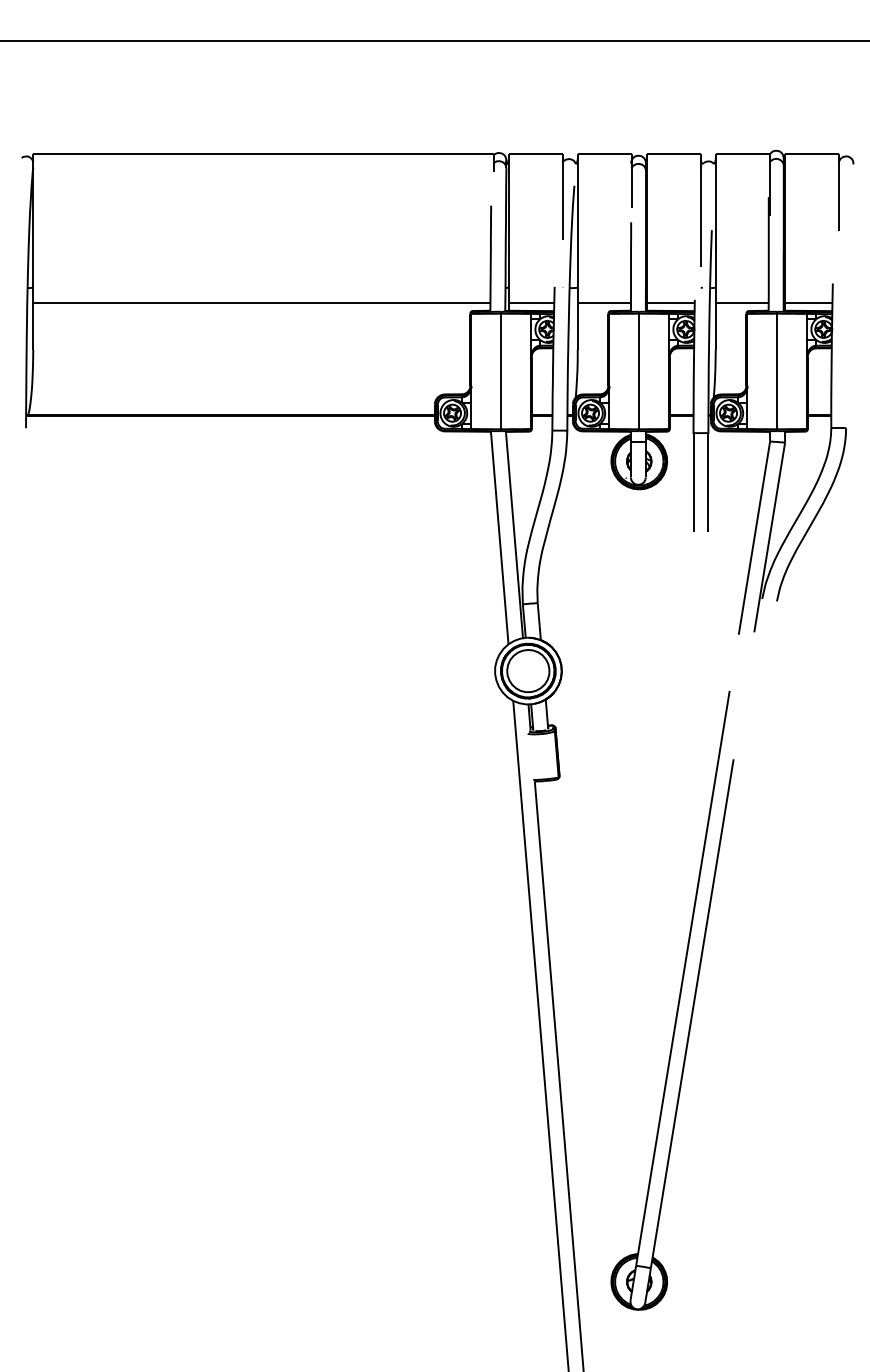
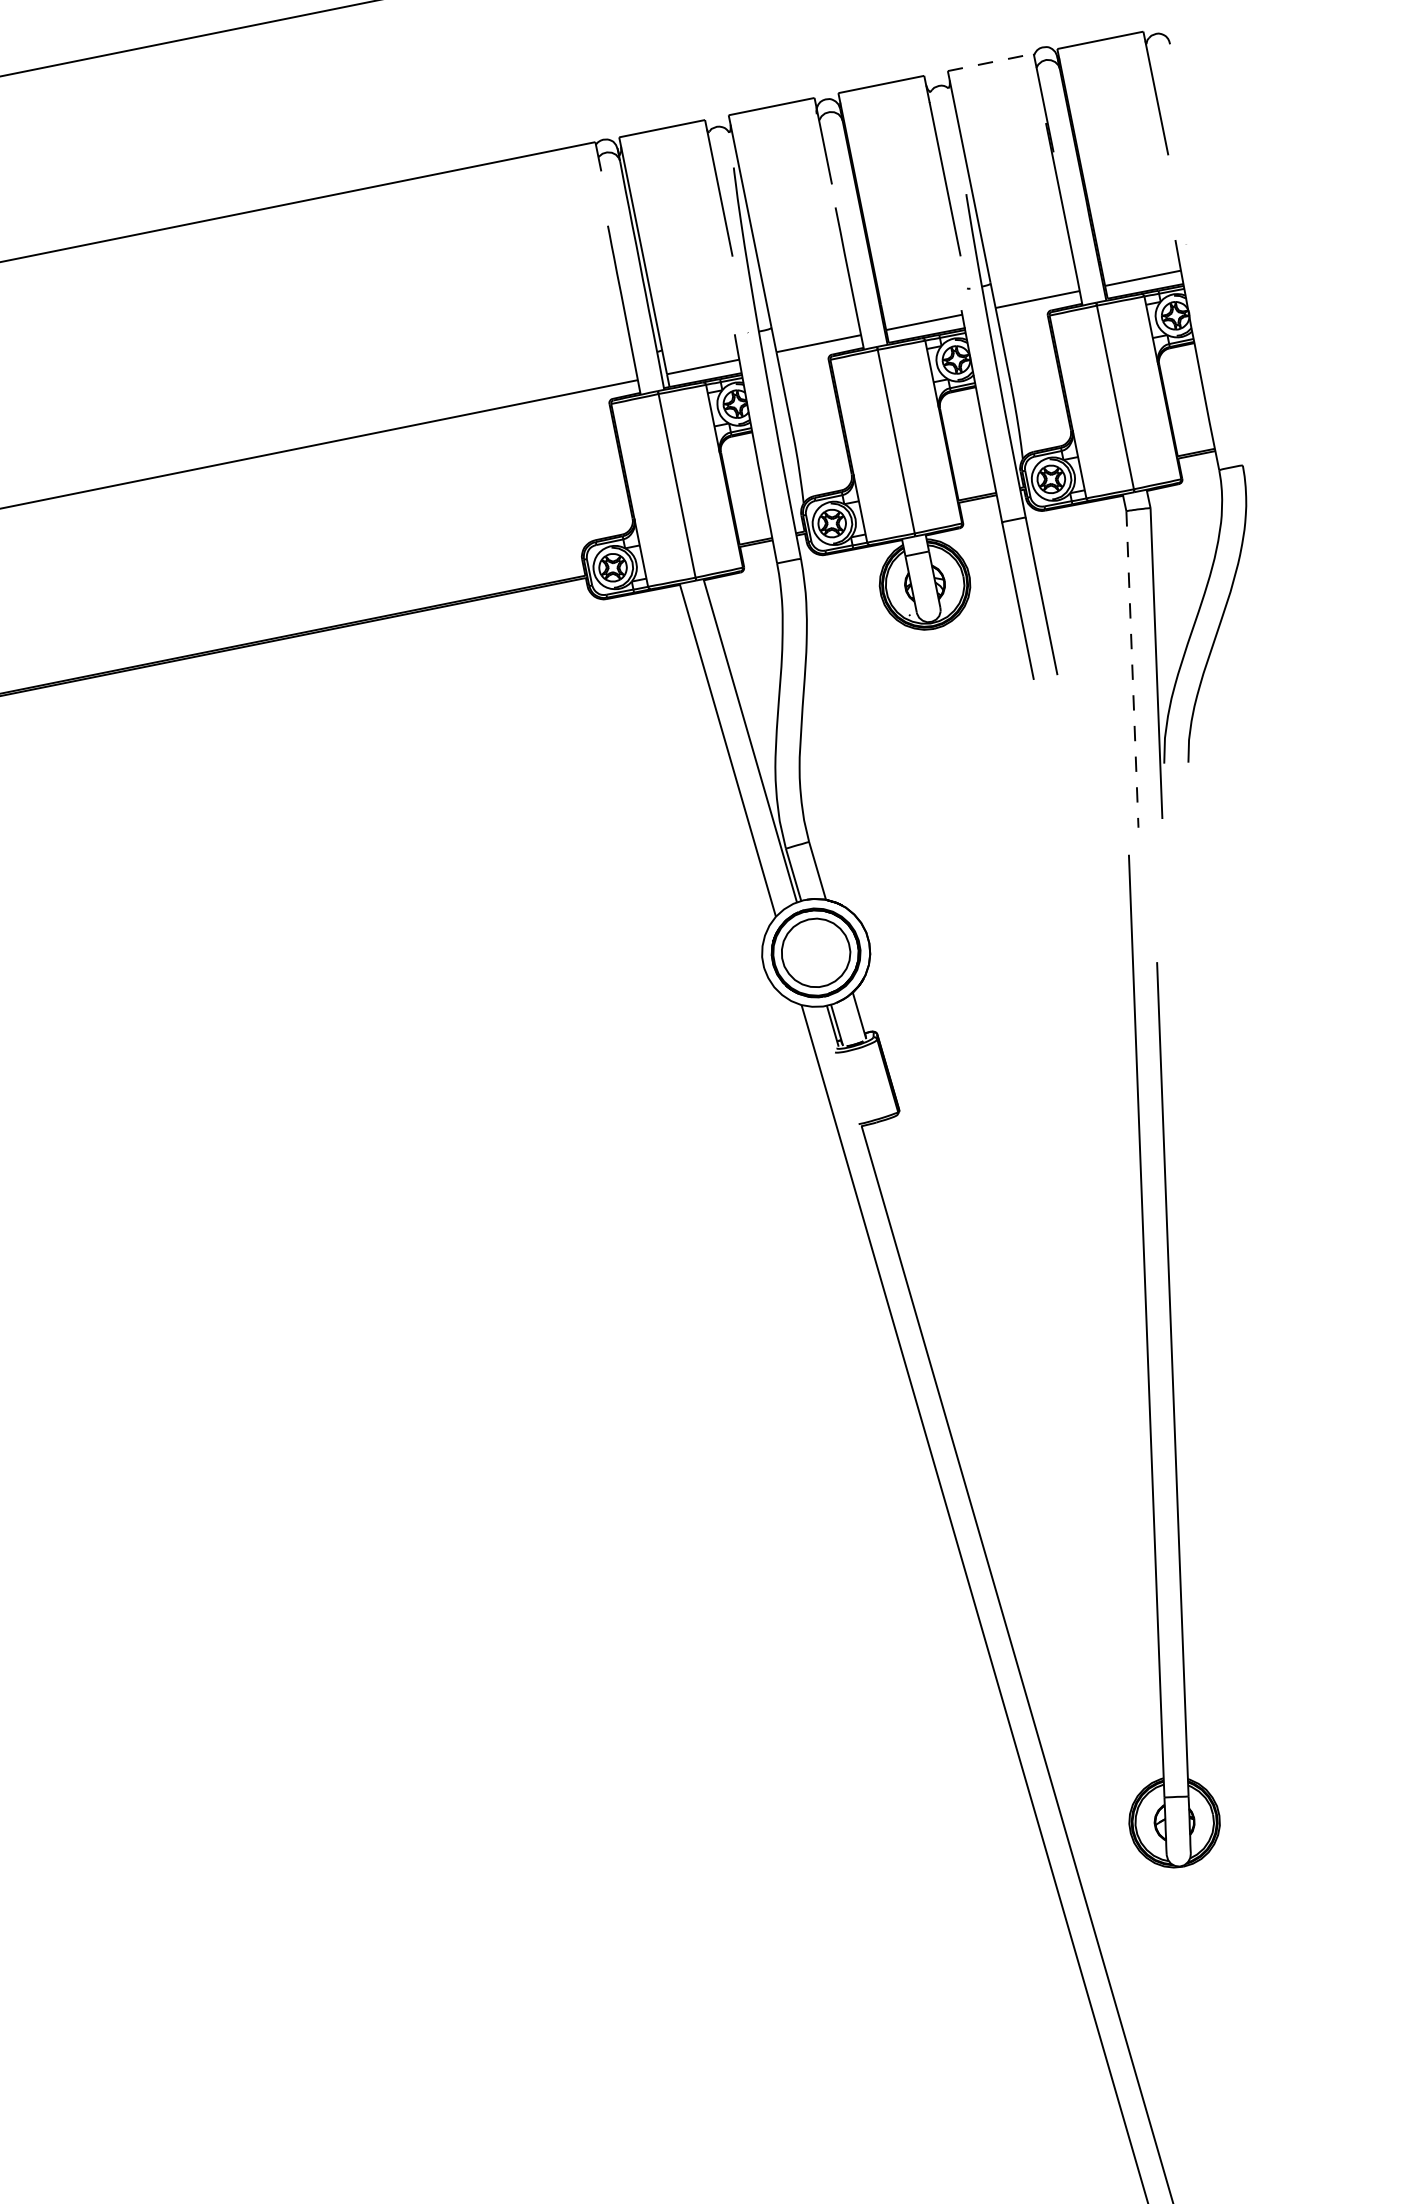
line: (743, 153) -> (991, 62), solid -> dashed
line: (754, 538) -> (1132, 669), solid -> dashed
part: (672, 1000) -> (1137, 1364), moved

